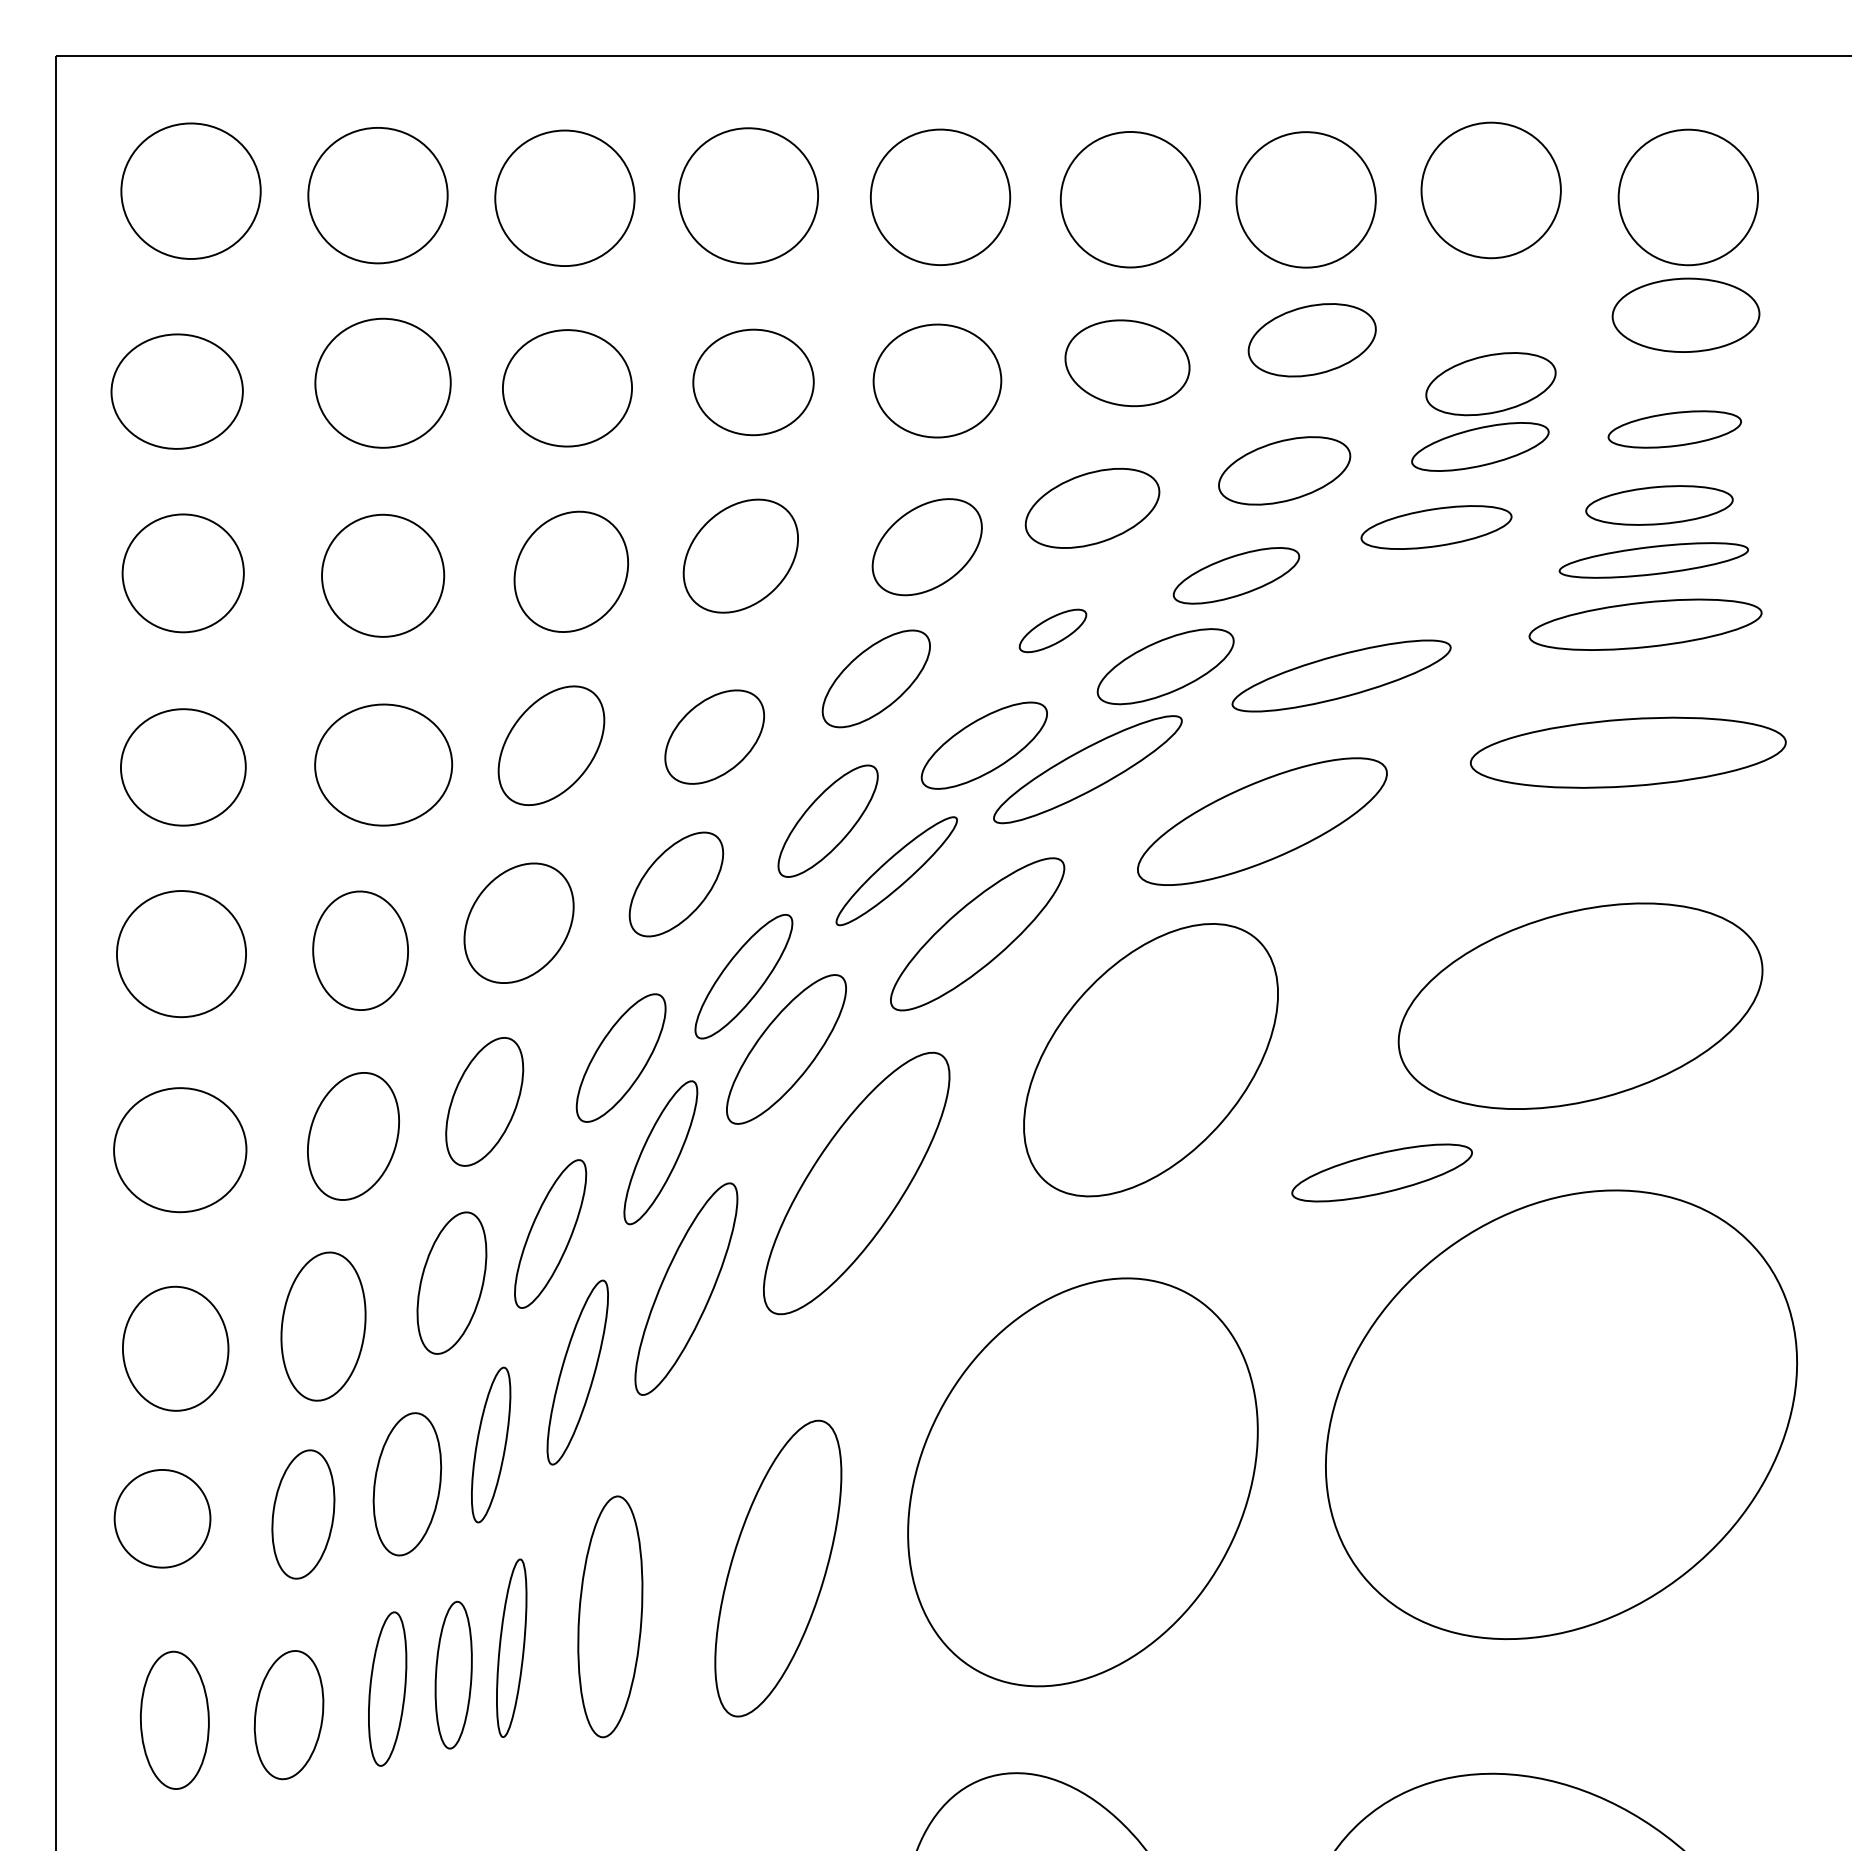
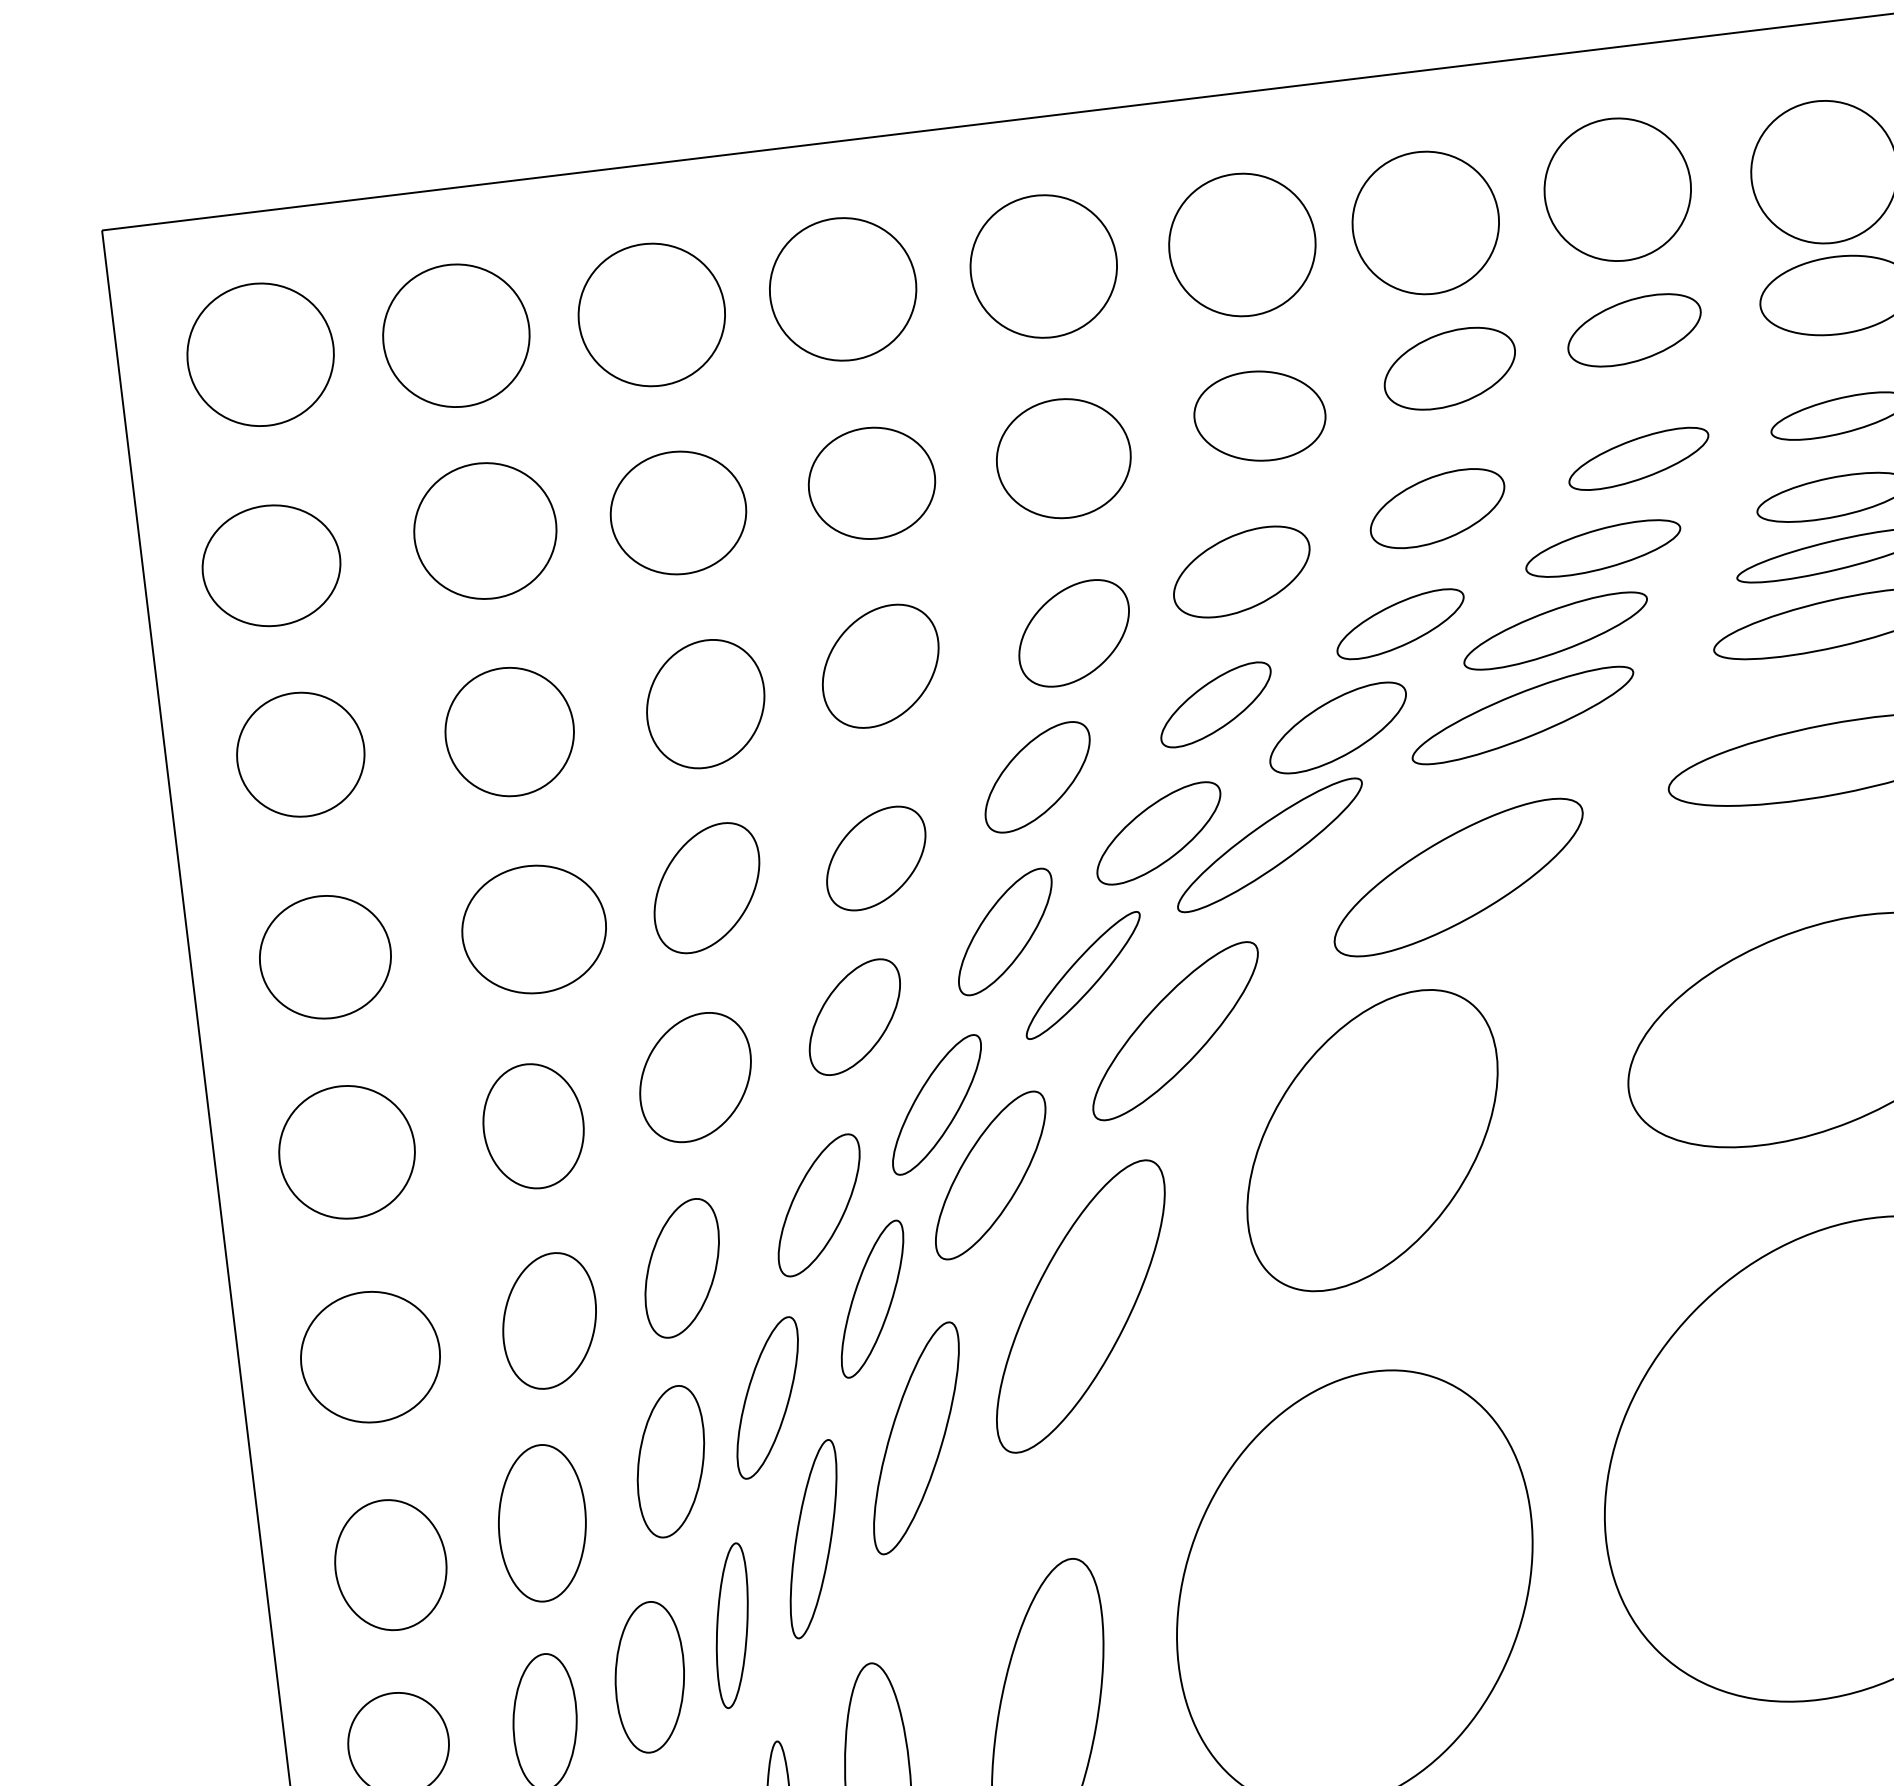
part: (1490, 384) -> (1634, 330), moved
part: (1052, 630) -> (1215, 704), size x1.67
part: (1381, 1172) -> (1554, 630), moved

